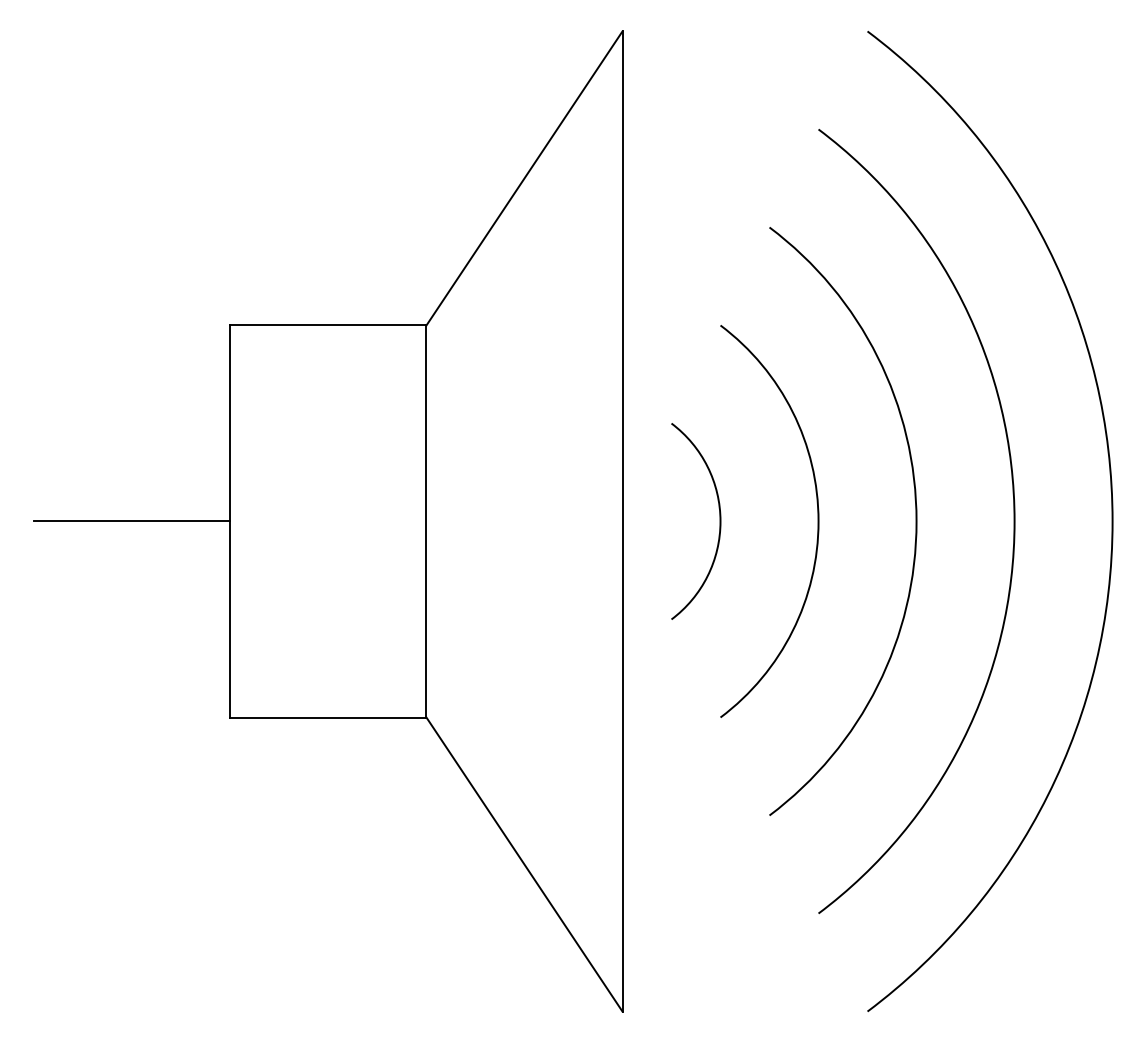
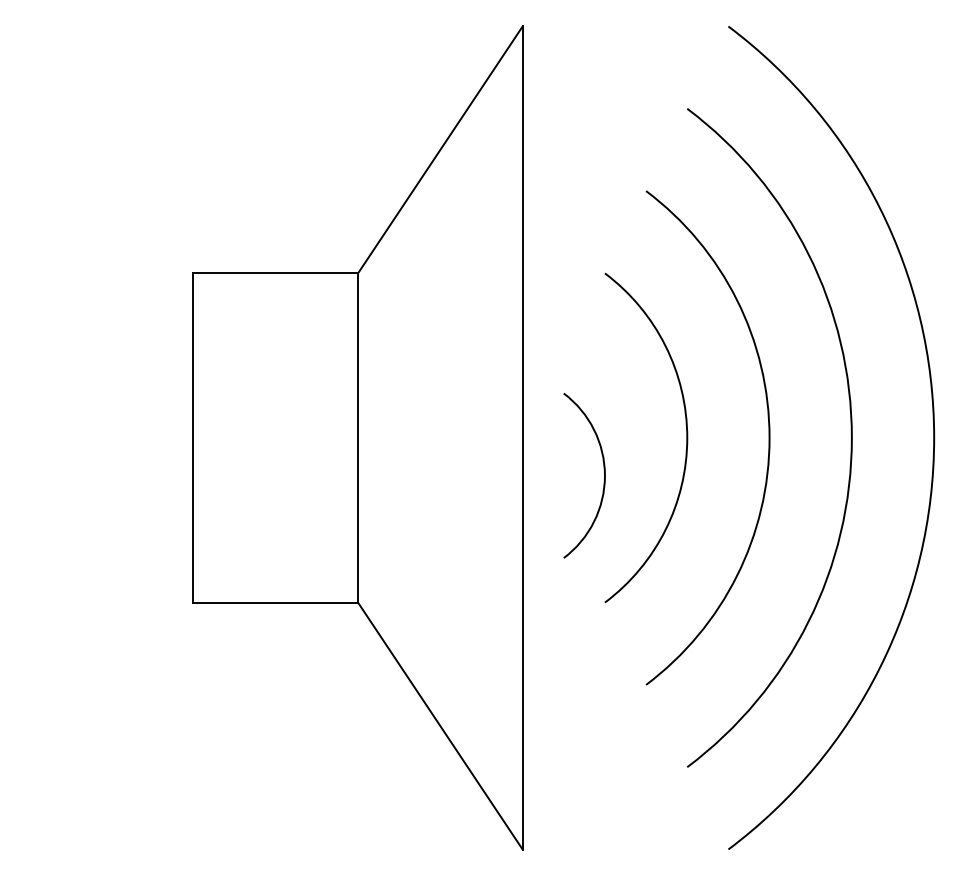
line: (132, 521) -> (111, 438), removed
arc: (719, 521) -> (604, 475), moved

